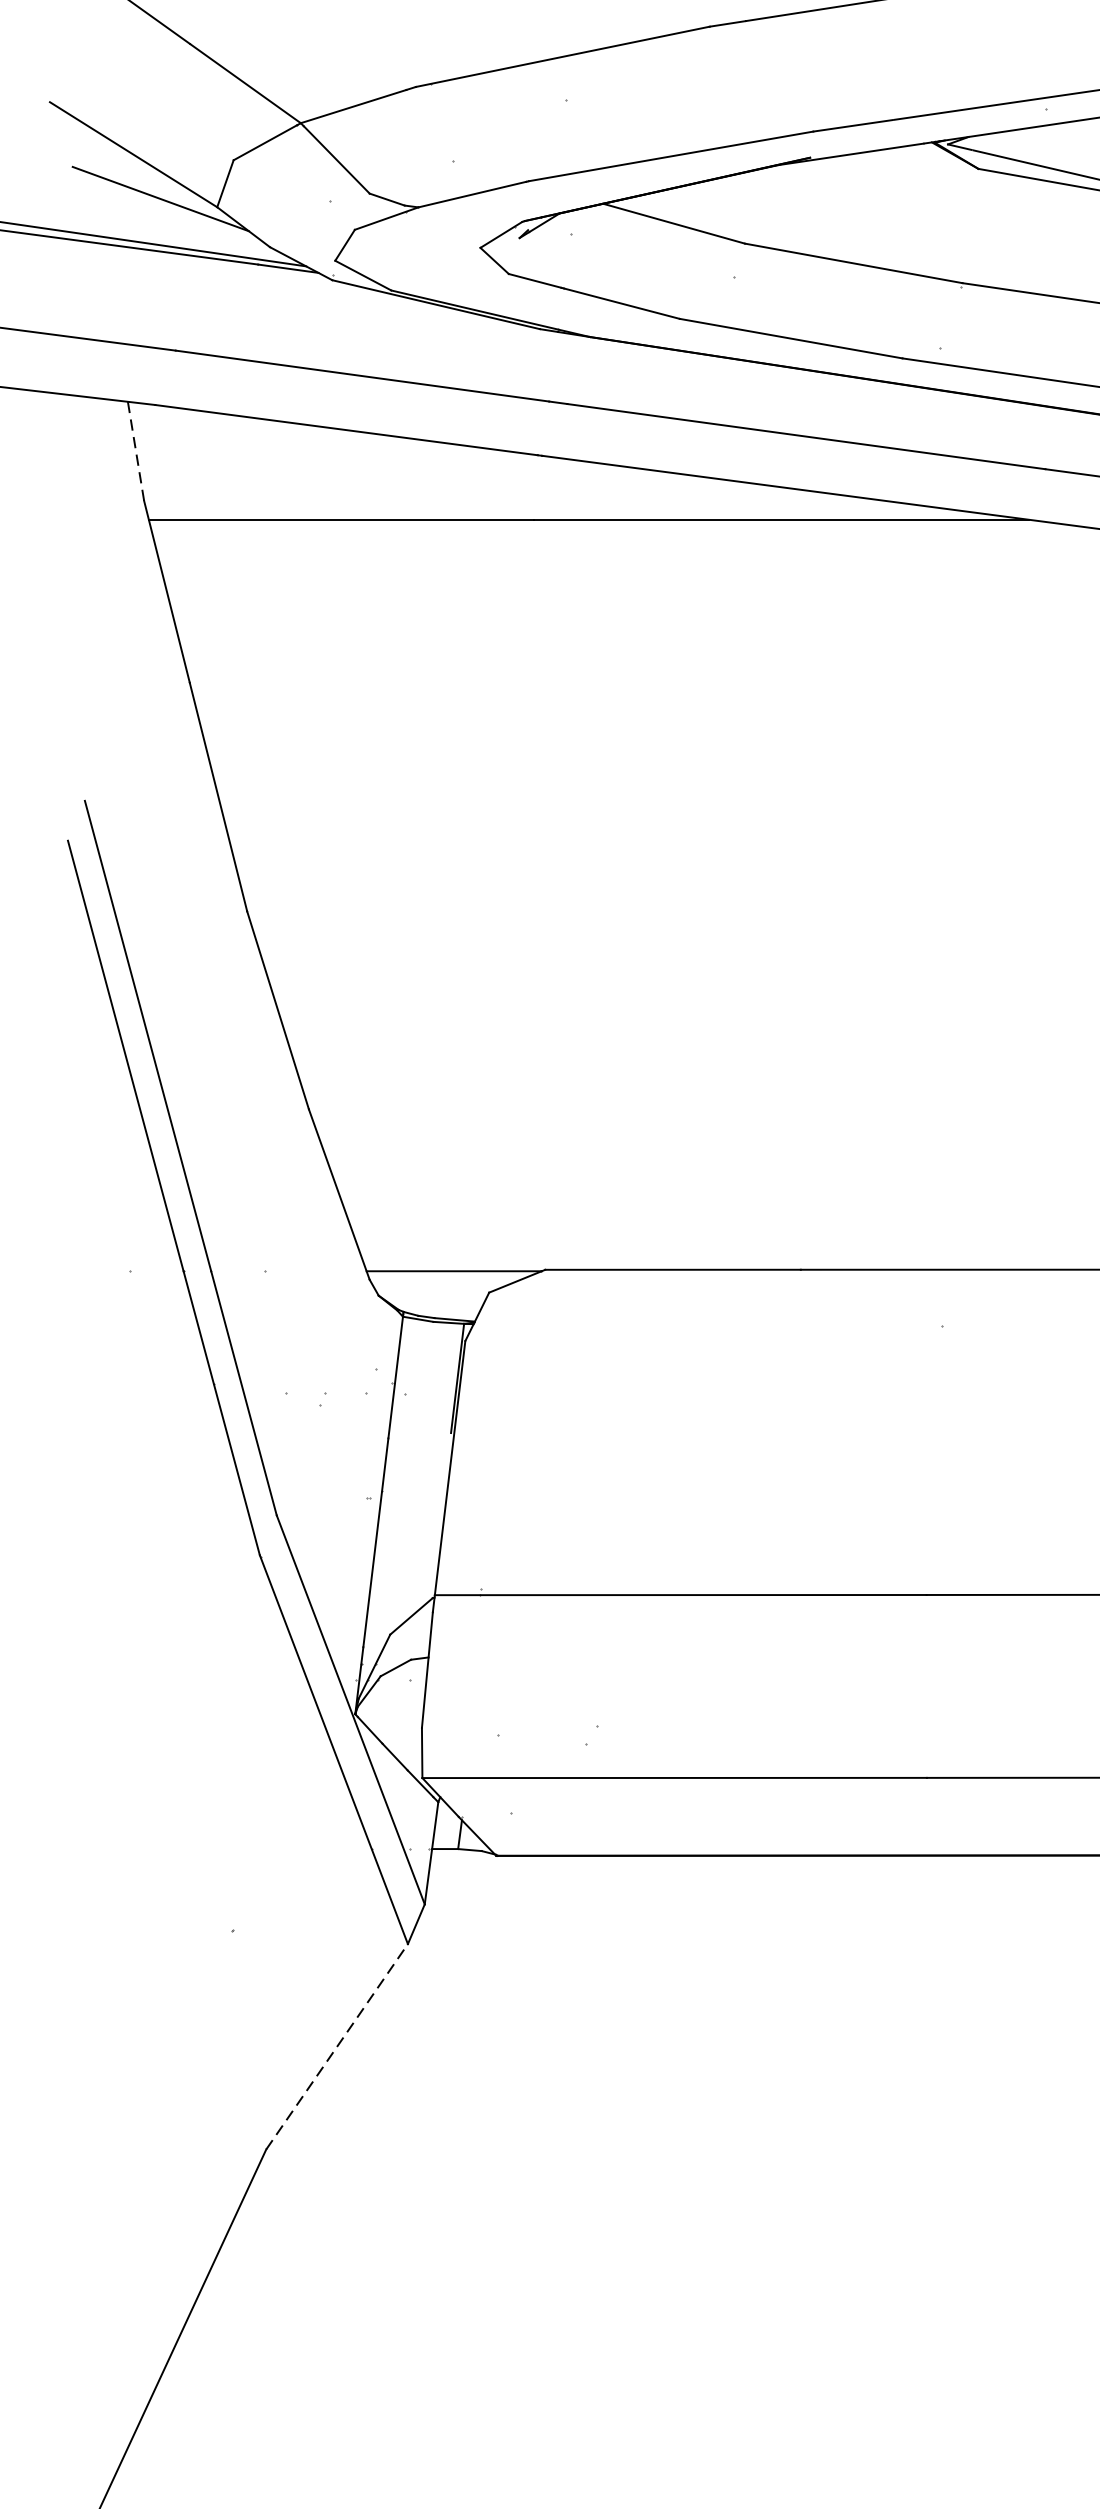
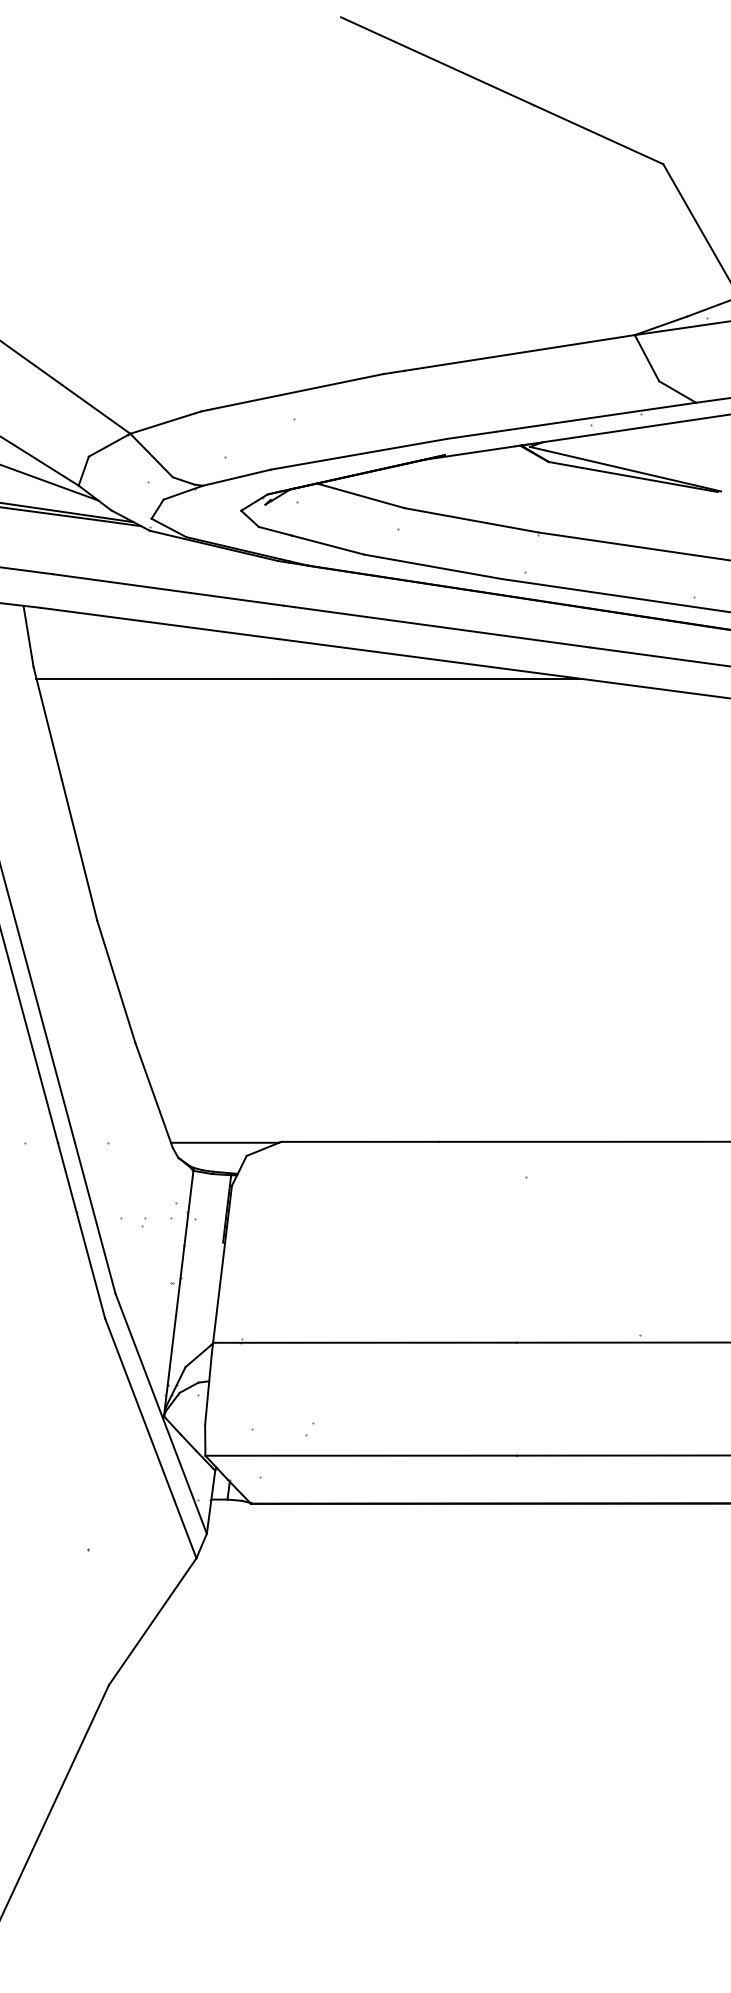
line: (135, 449) -> (28, 635), dashed -> solid
line: (338, 2046) -> (153, 1621), dashed -> solid

